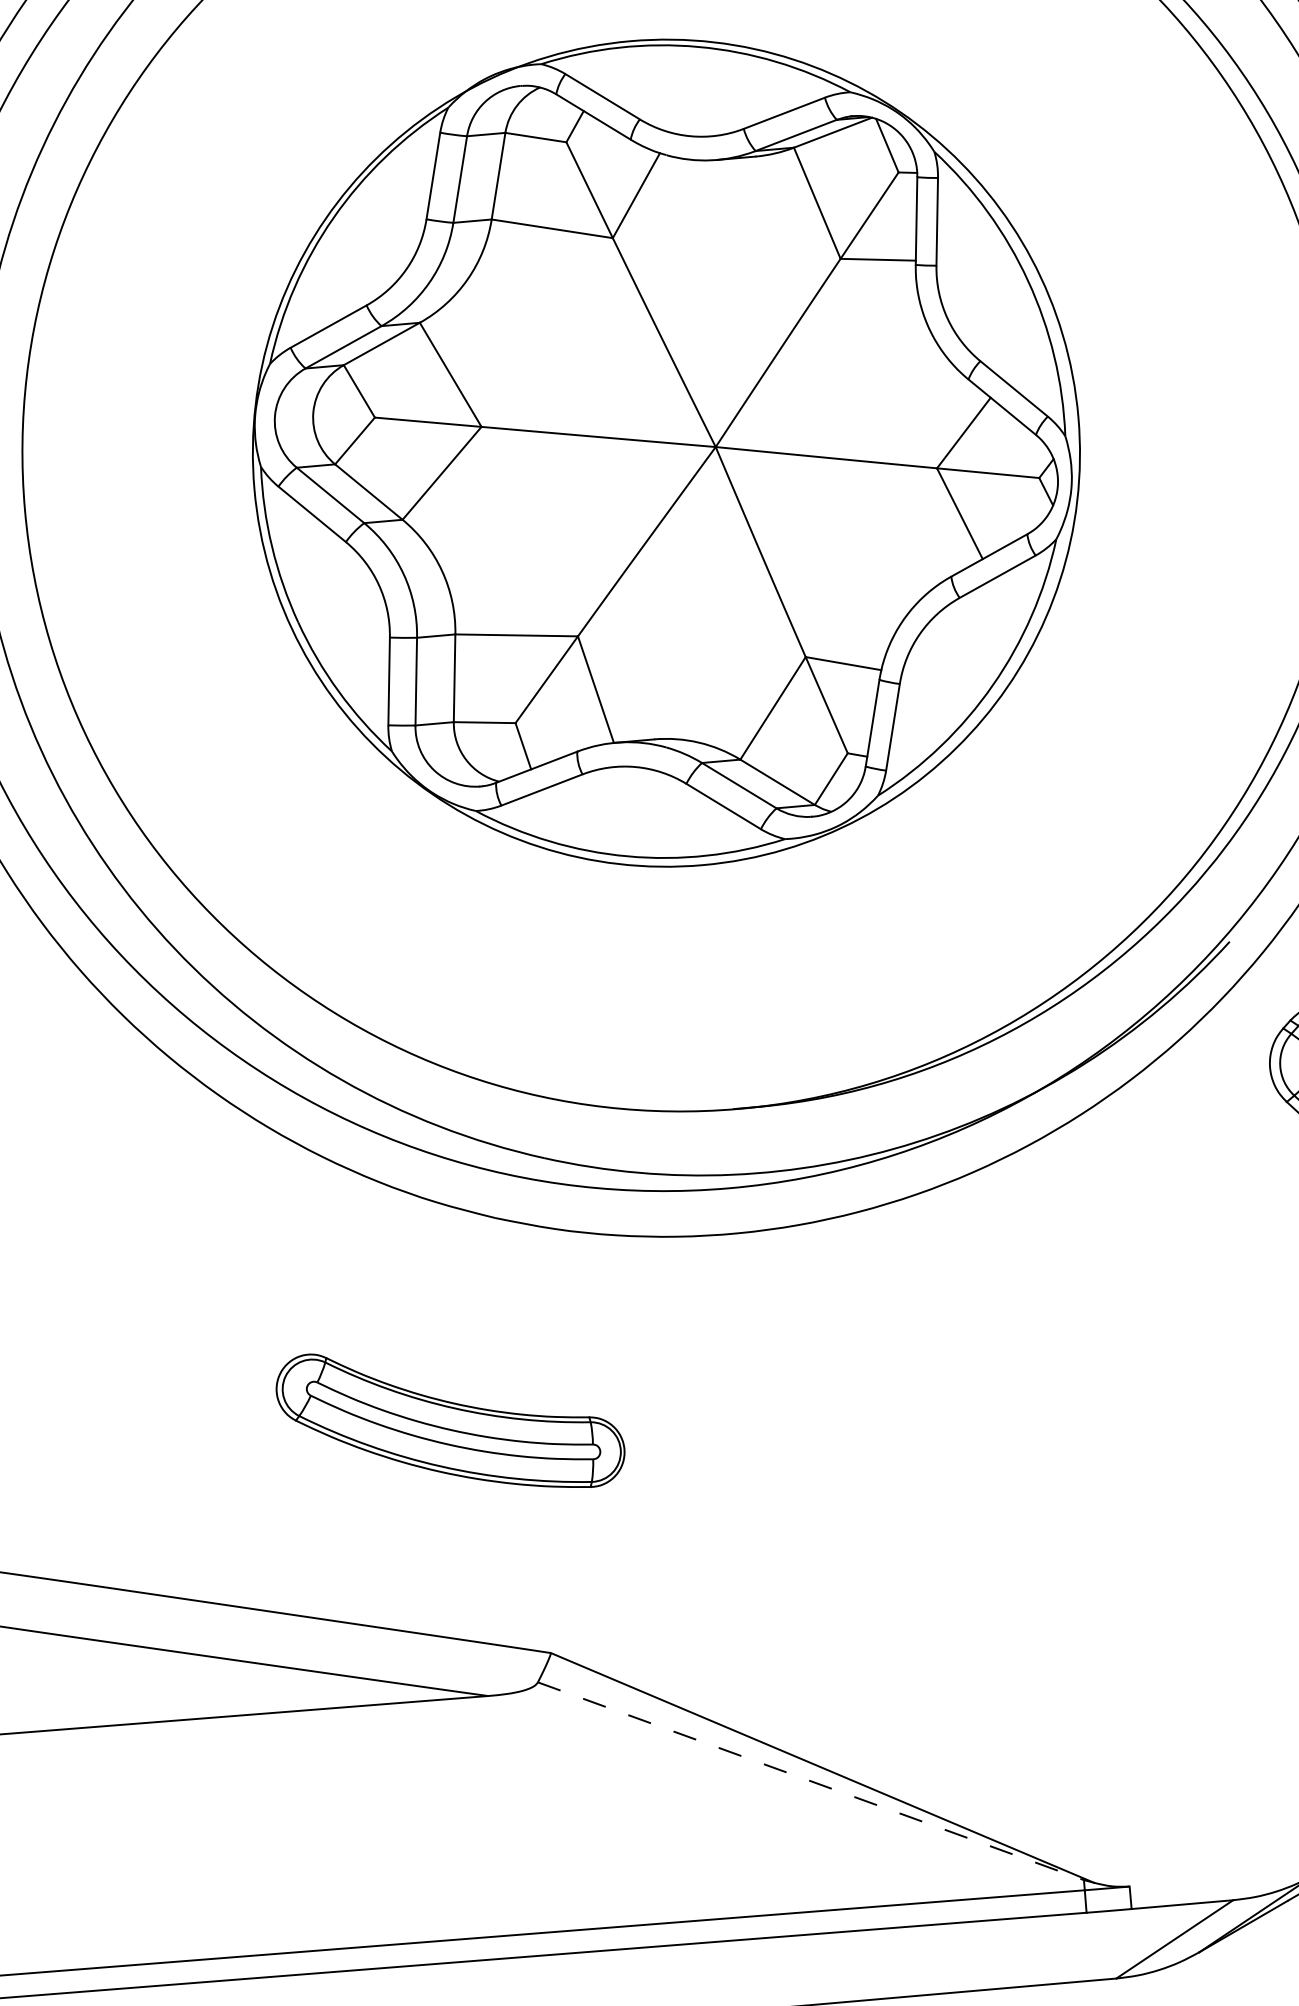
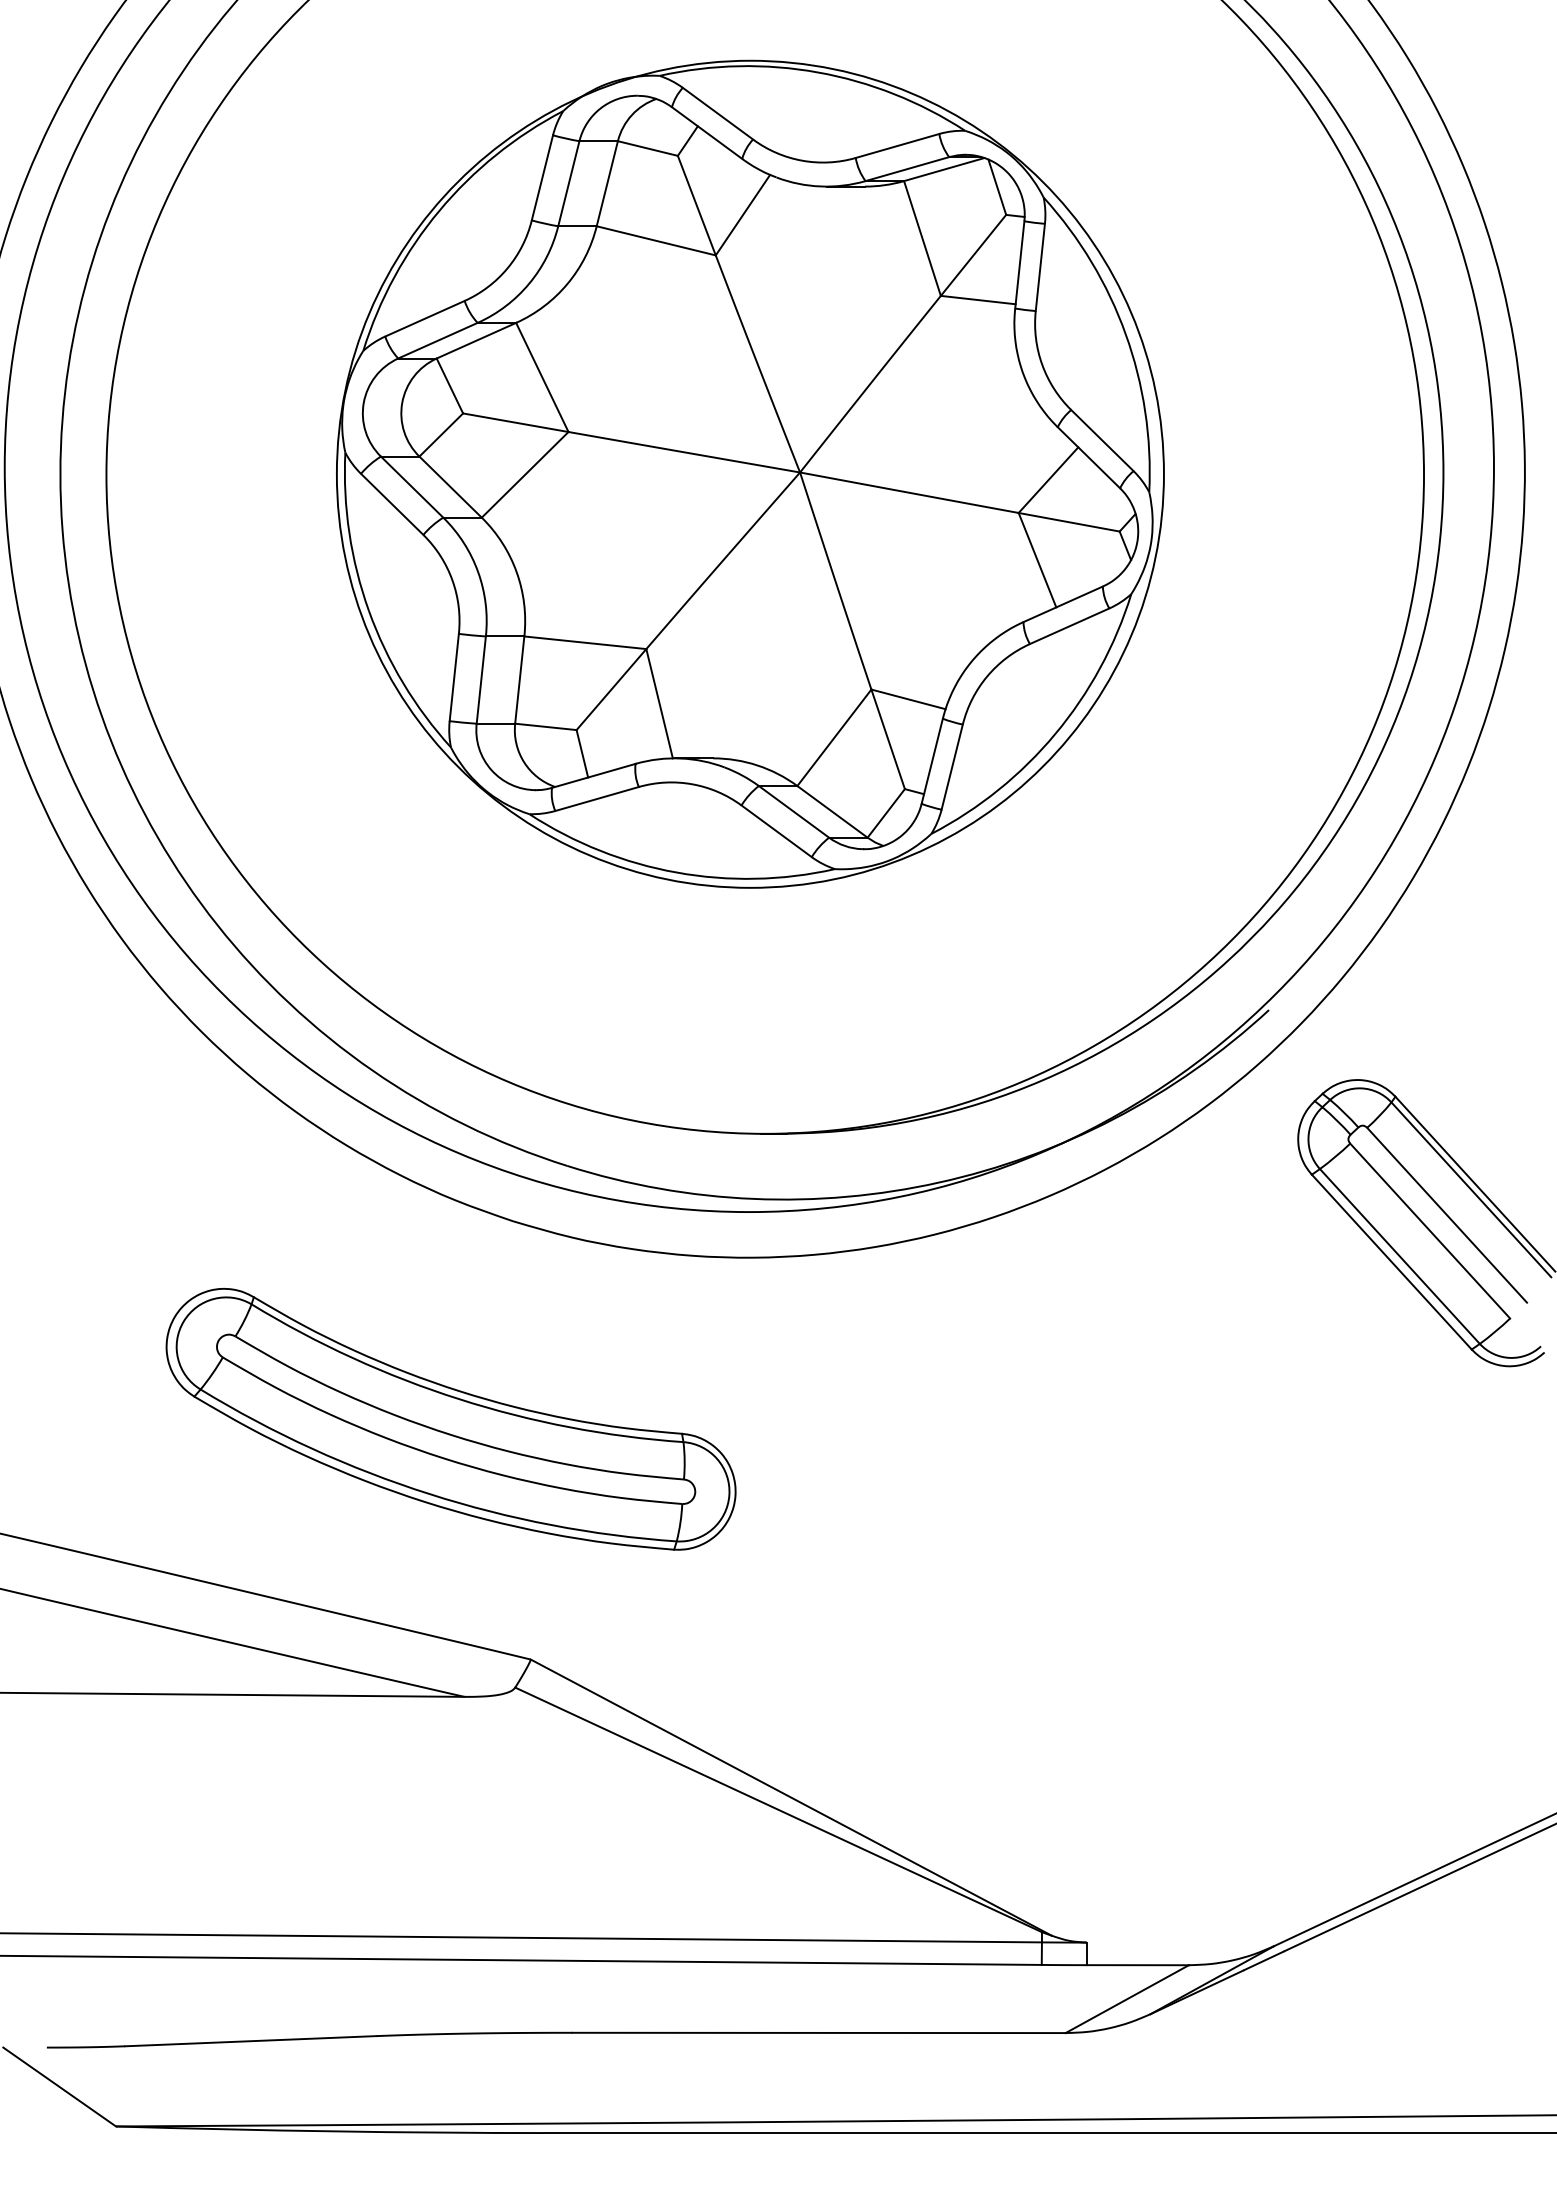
part: (450, 1420) -> (450, 1419), size x1.67
line: (811, 1781) -> (779, 1810), dashed -> solid

